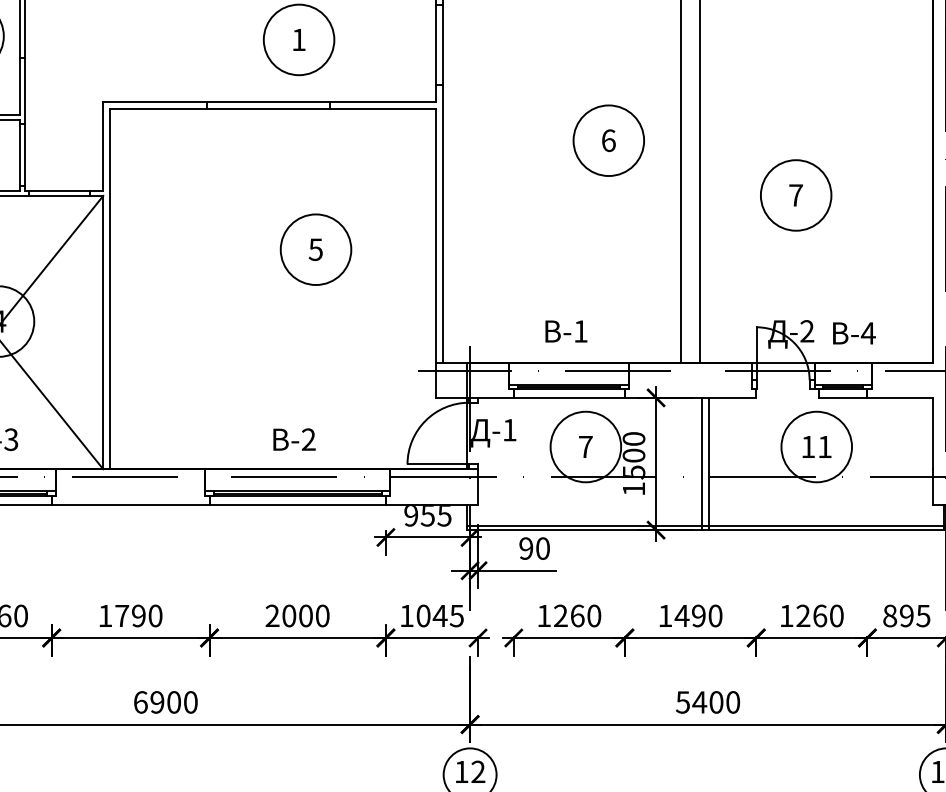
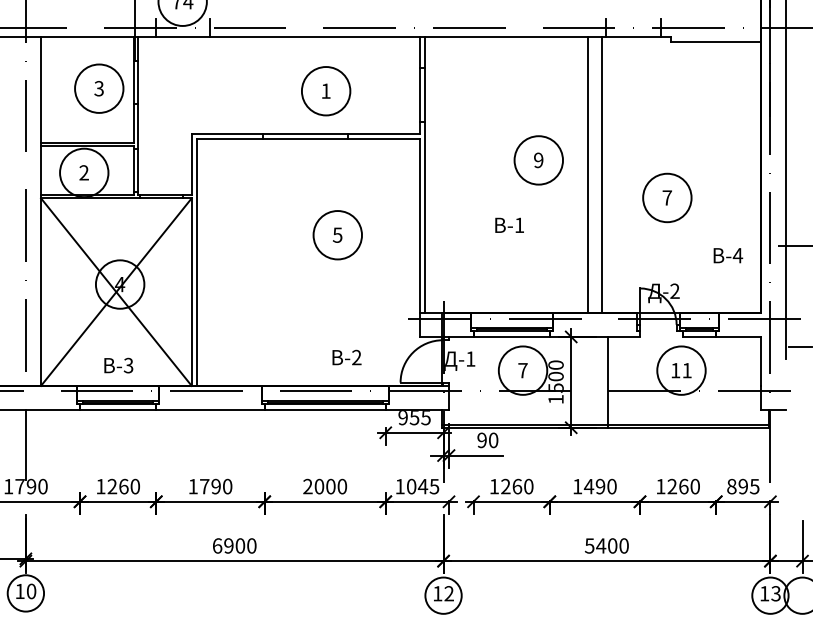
text: (608, 140) -> (538, 160), 6 -> 9
text: (566, 330) -> (509, 224), moved
text: (854, 333) -> (728, 255), moved
text: (293, 439) -> (346, 357), moved
line: (701, 462) -> (602, 381), removed

